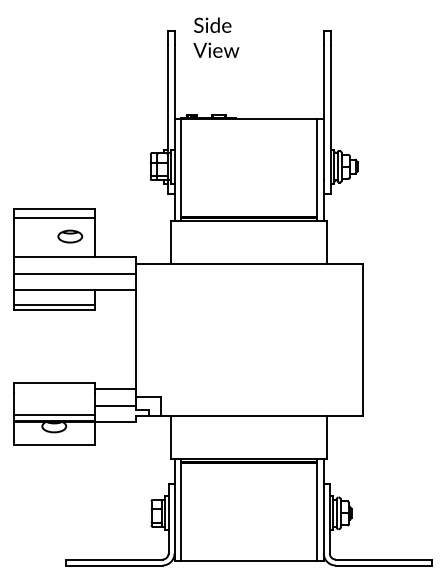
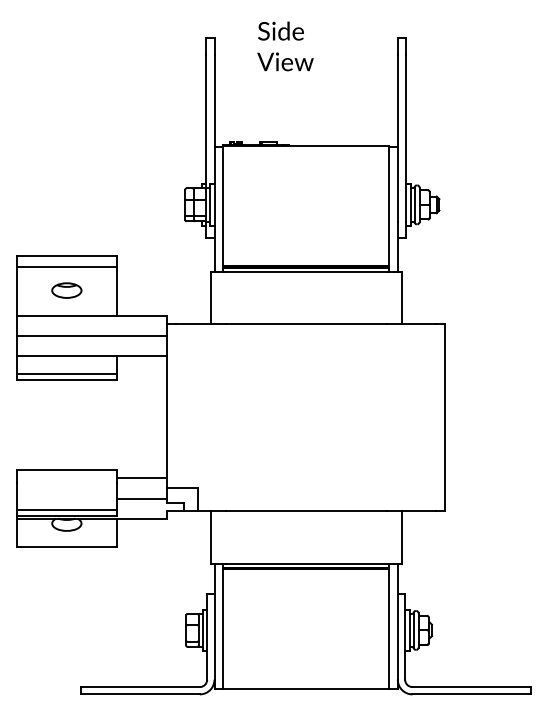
text: (216, 37) -> (285, 46), moved
part: (70, 236) -> (67, 290), moved

